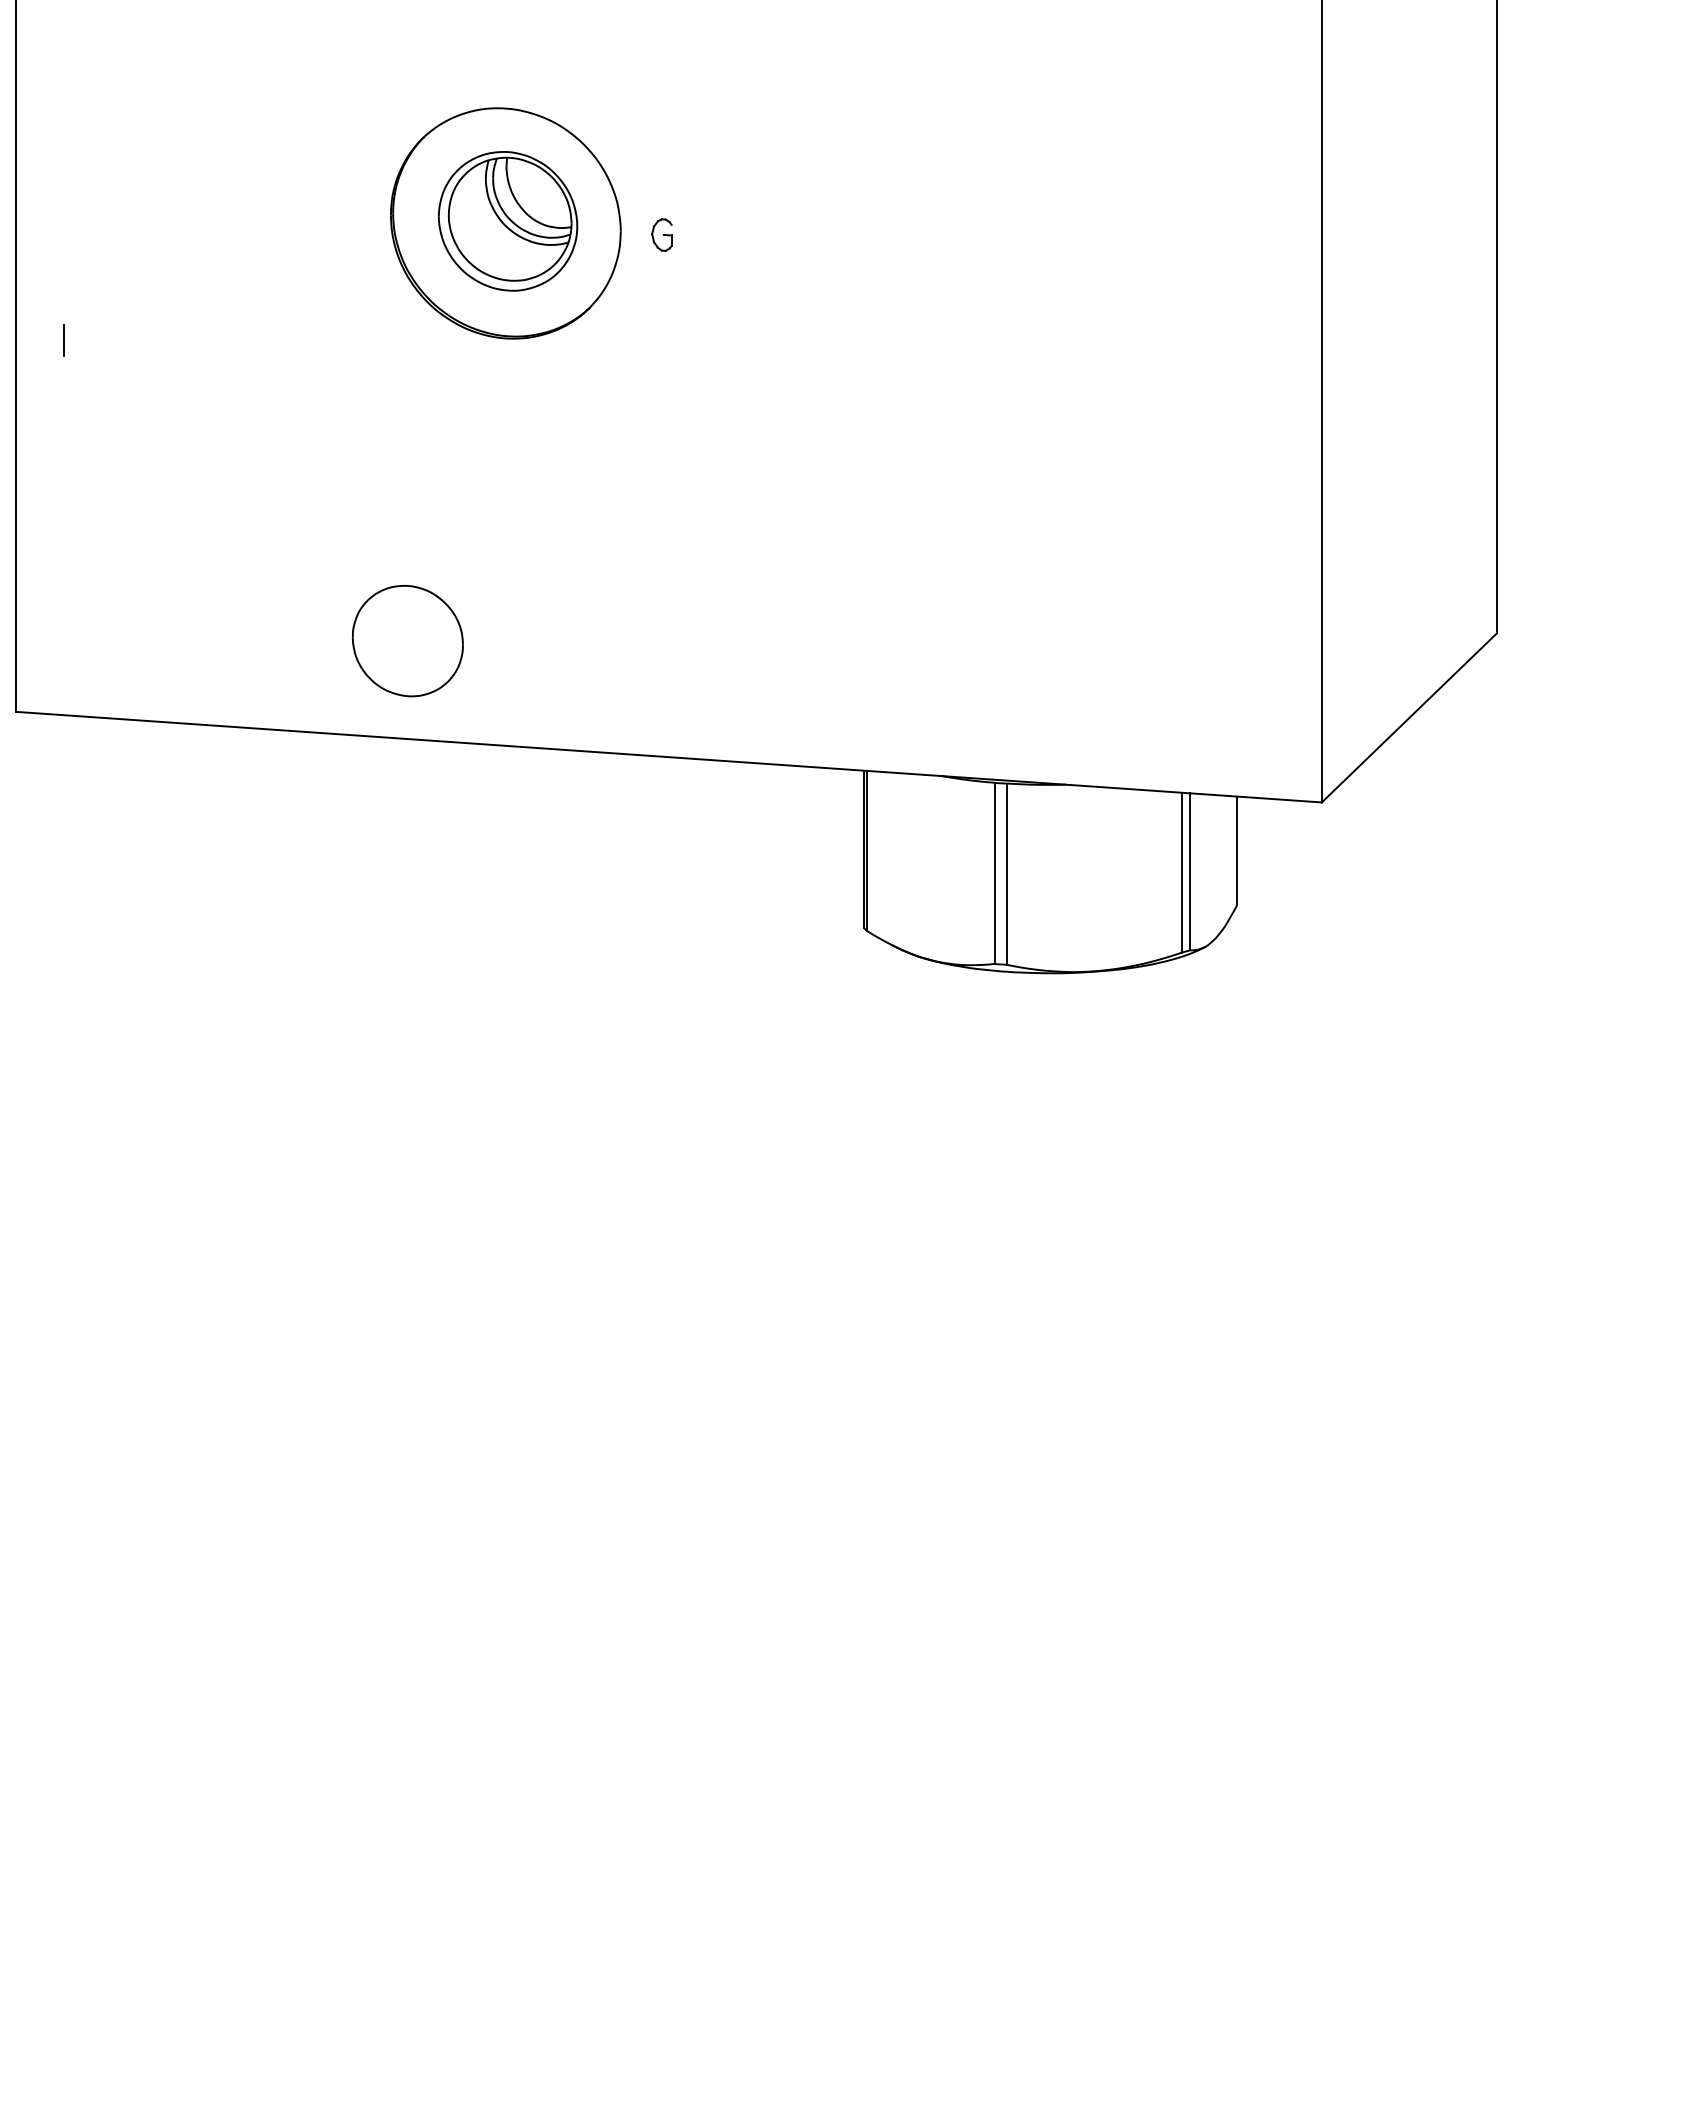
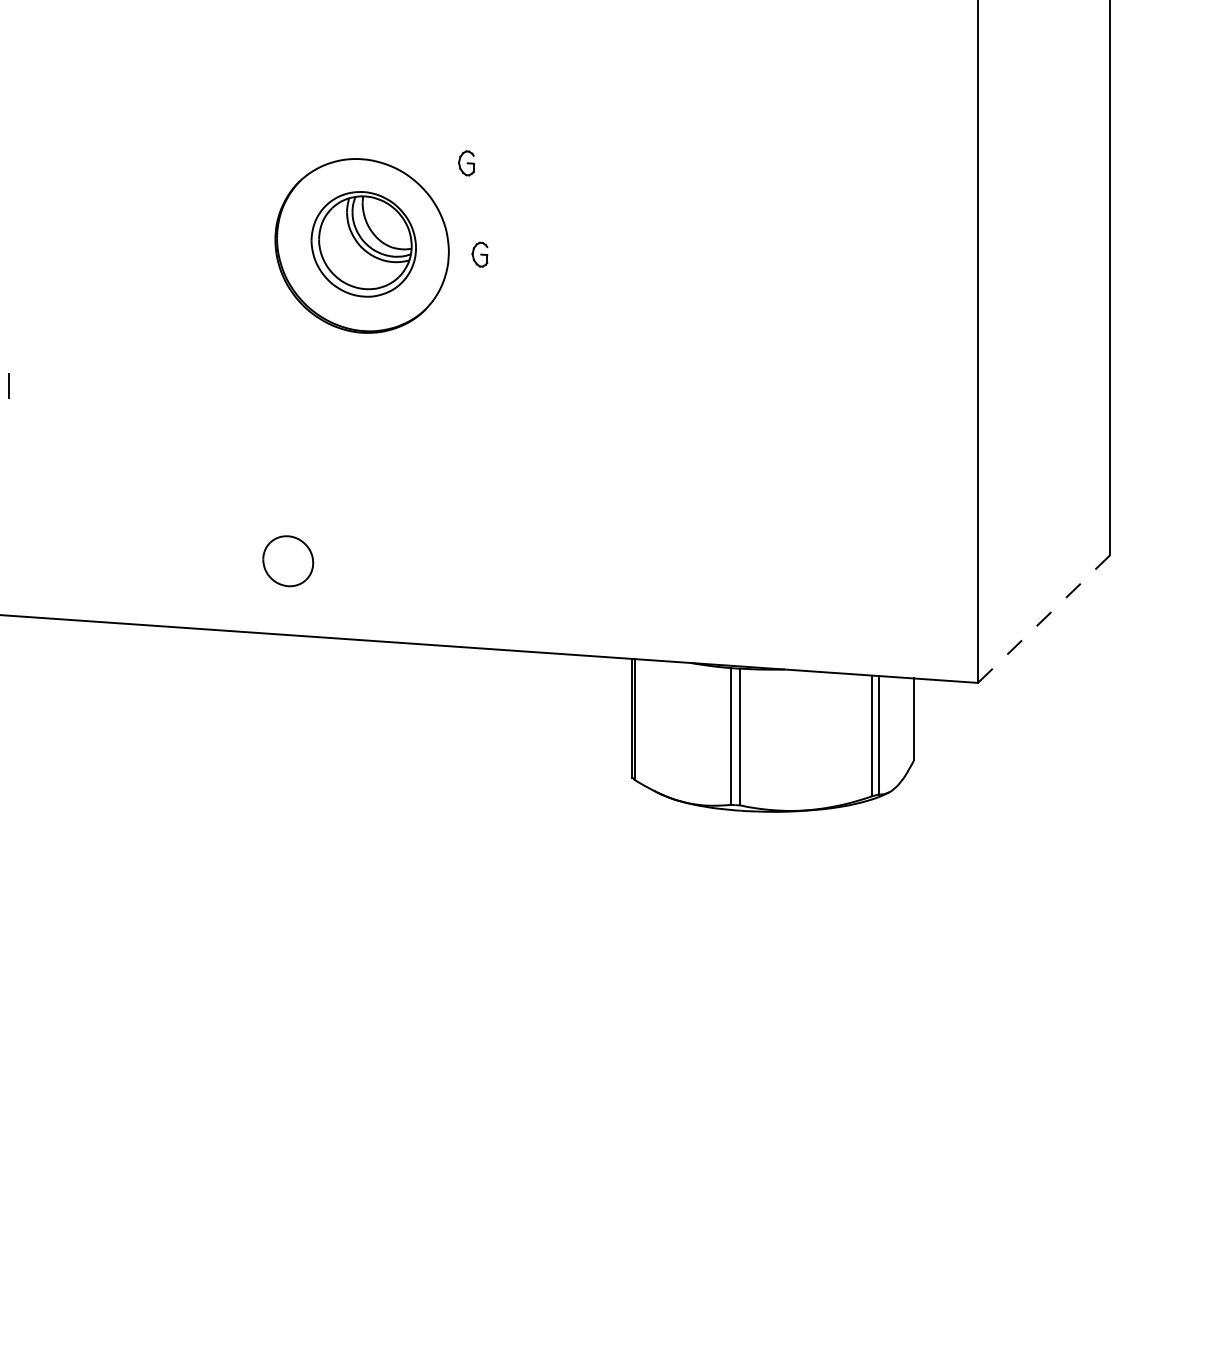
part: (643, 113) -> (466, 162), added
line: (63, 340) -> (7, 386), moved
part: (407, 641) -> (287, 561), size x0.6
line: (1409, 717) -> (1044, 618), solid -> dashed

